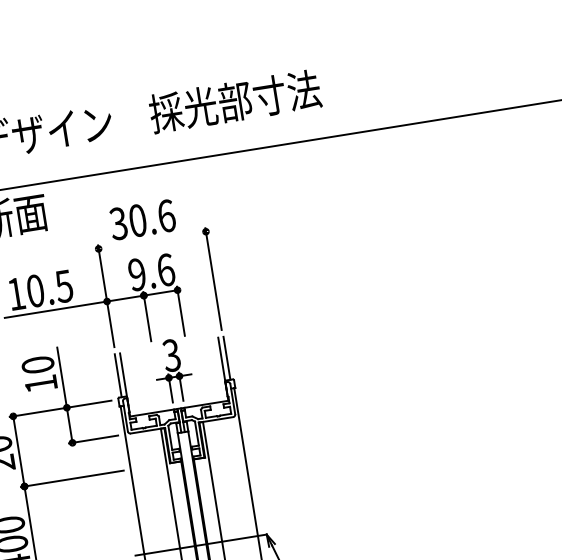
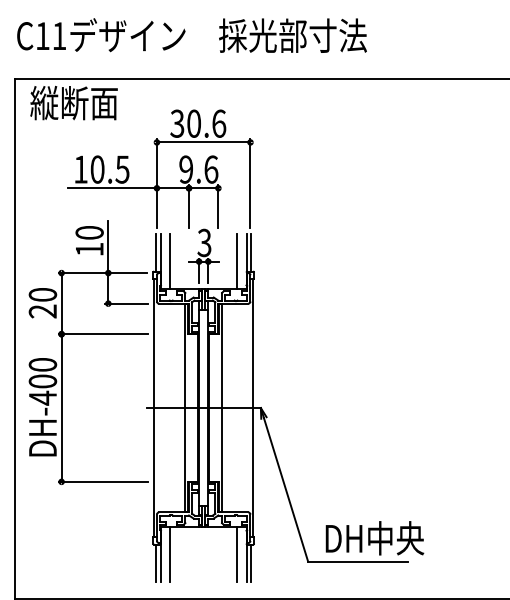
line: (152, 240) -> (203, 142), added
line: (212, 370) -> (237, 261), added
line: (136, 383) -> (170, 261), added

